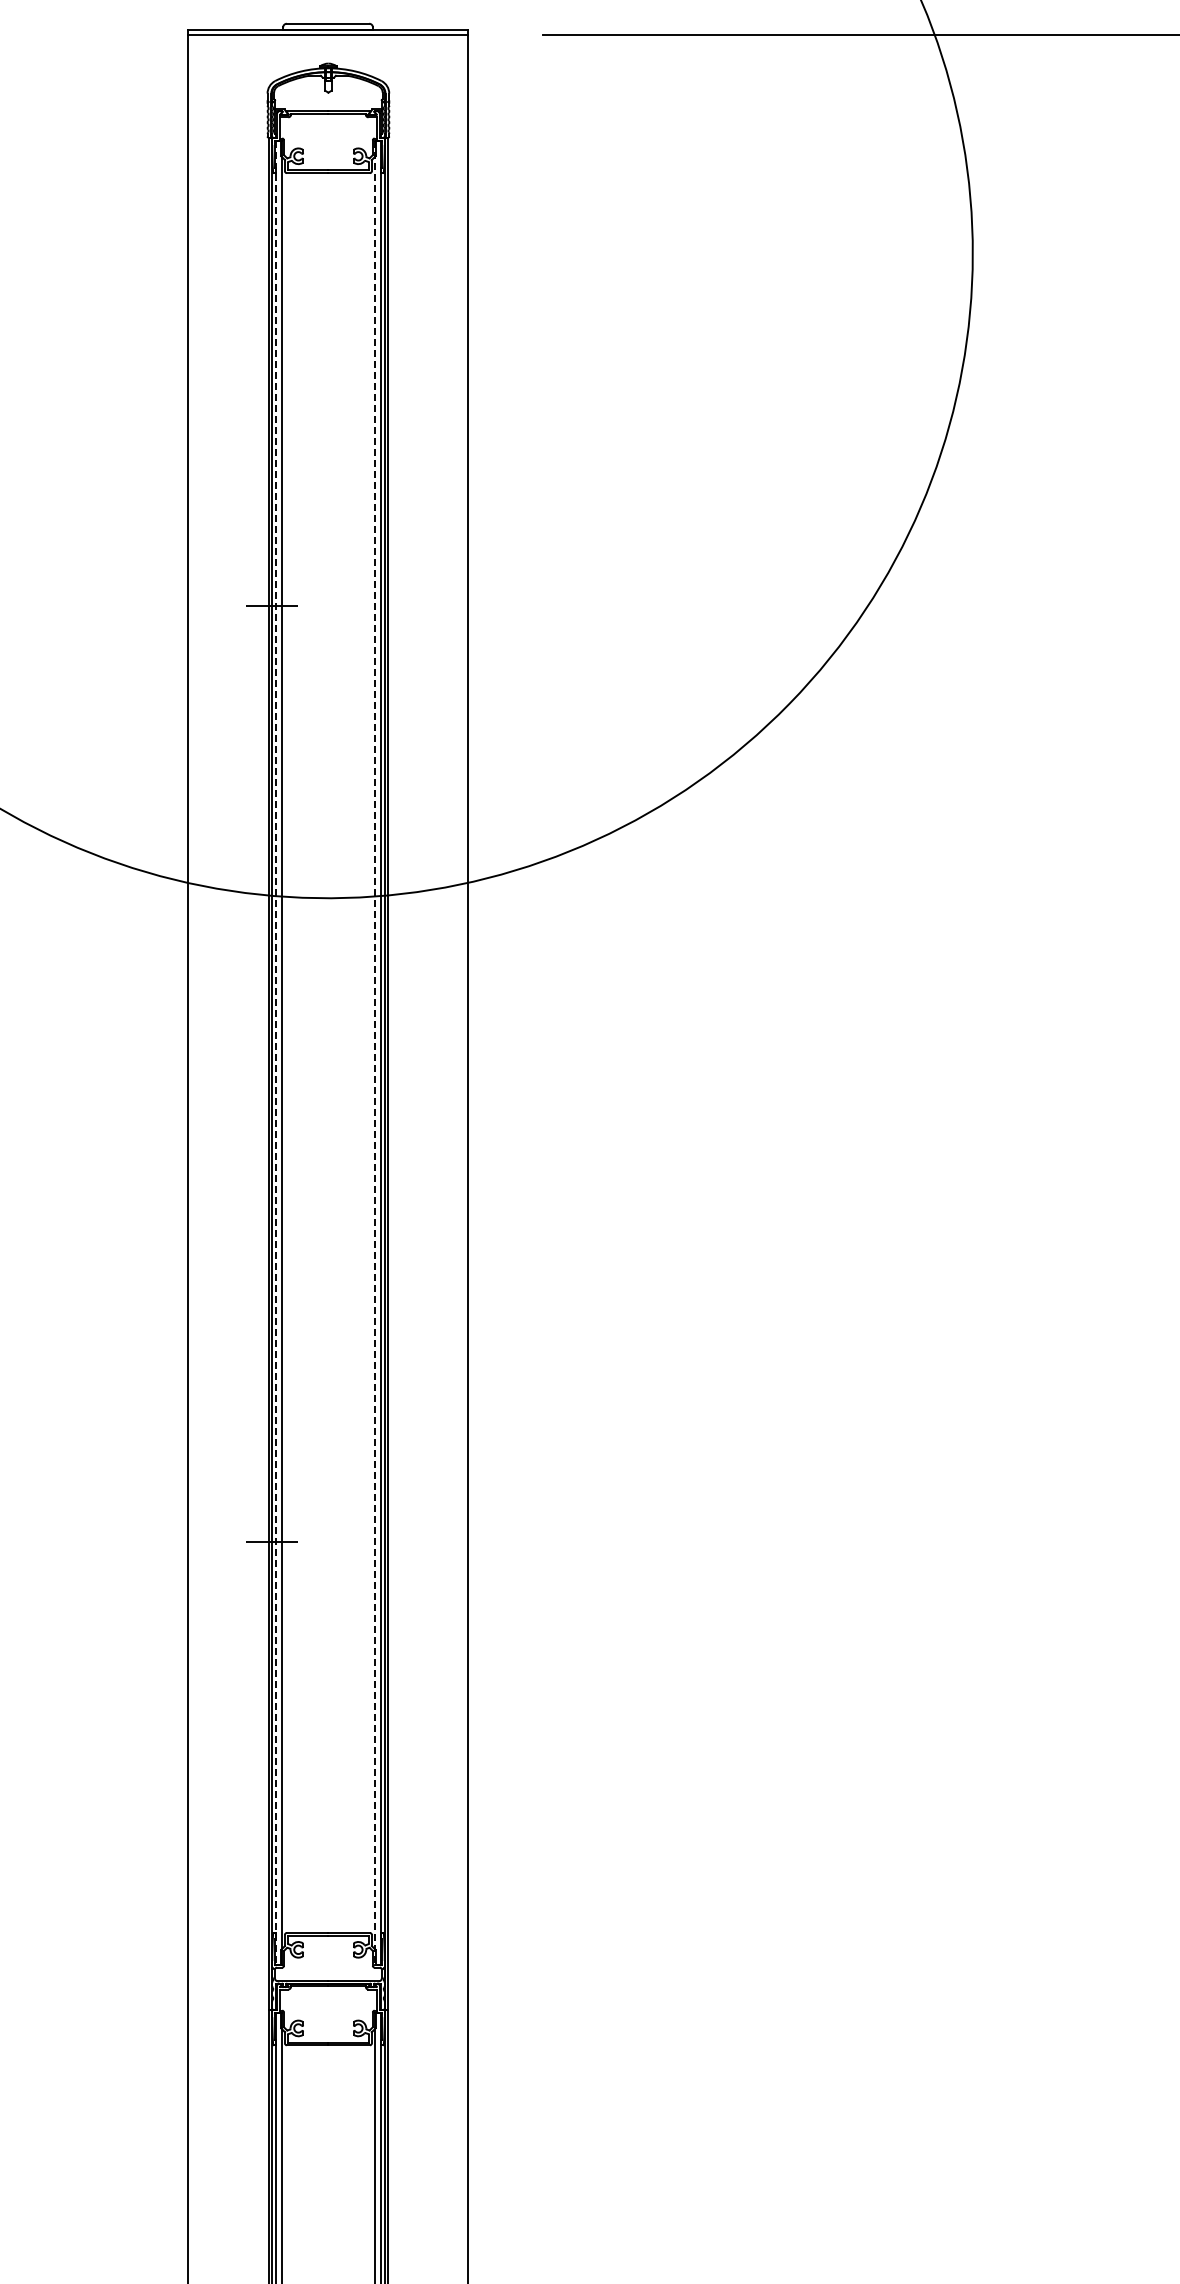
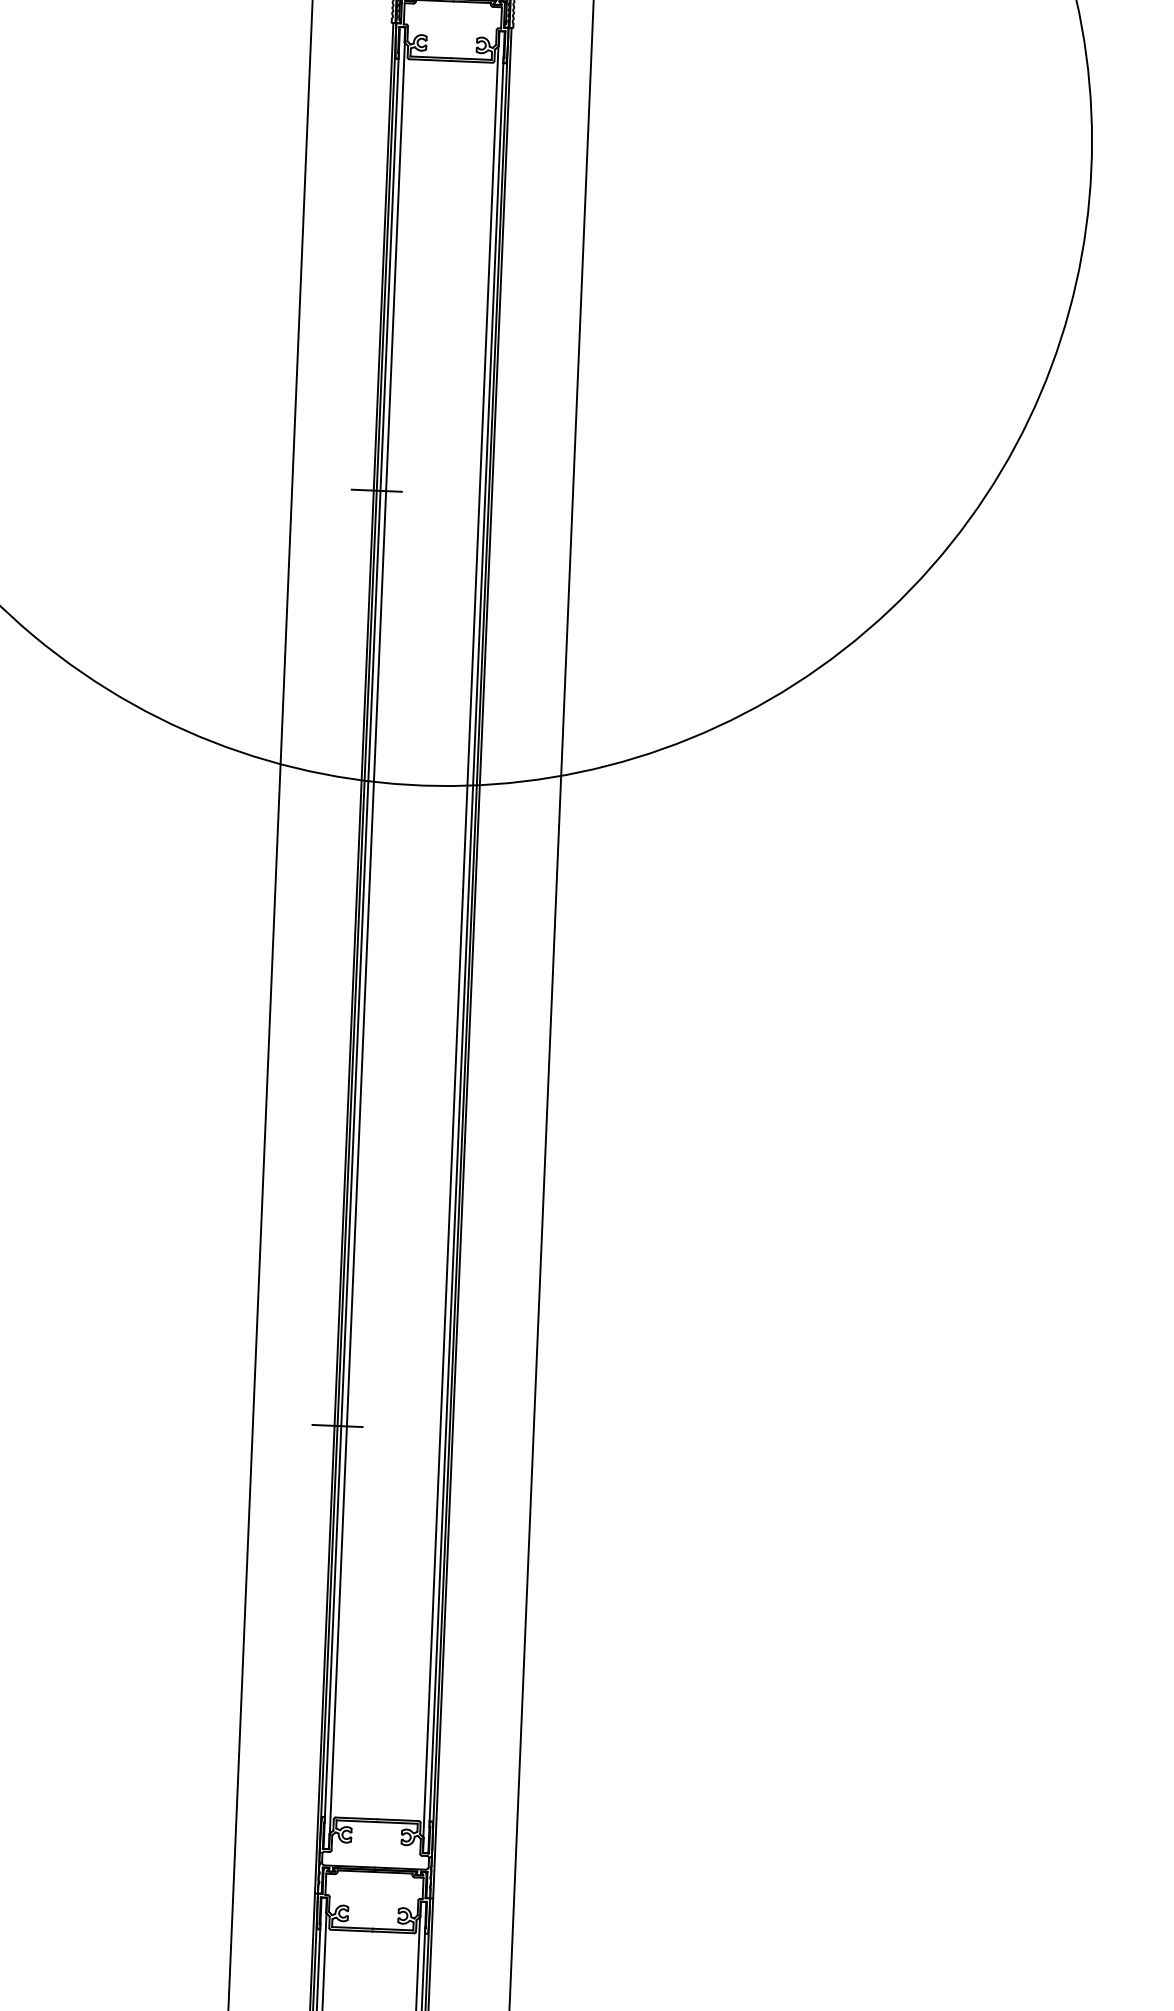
line: (276, 1053) -> (362, 938), dashed -> solid
line: (375, 1053) -> (461, 942), dashed -> solid

